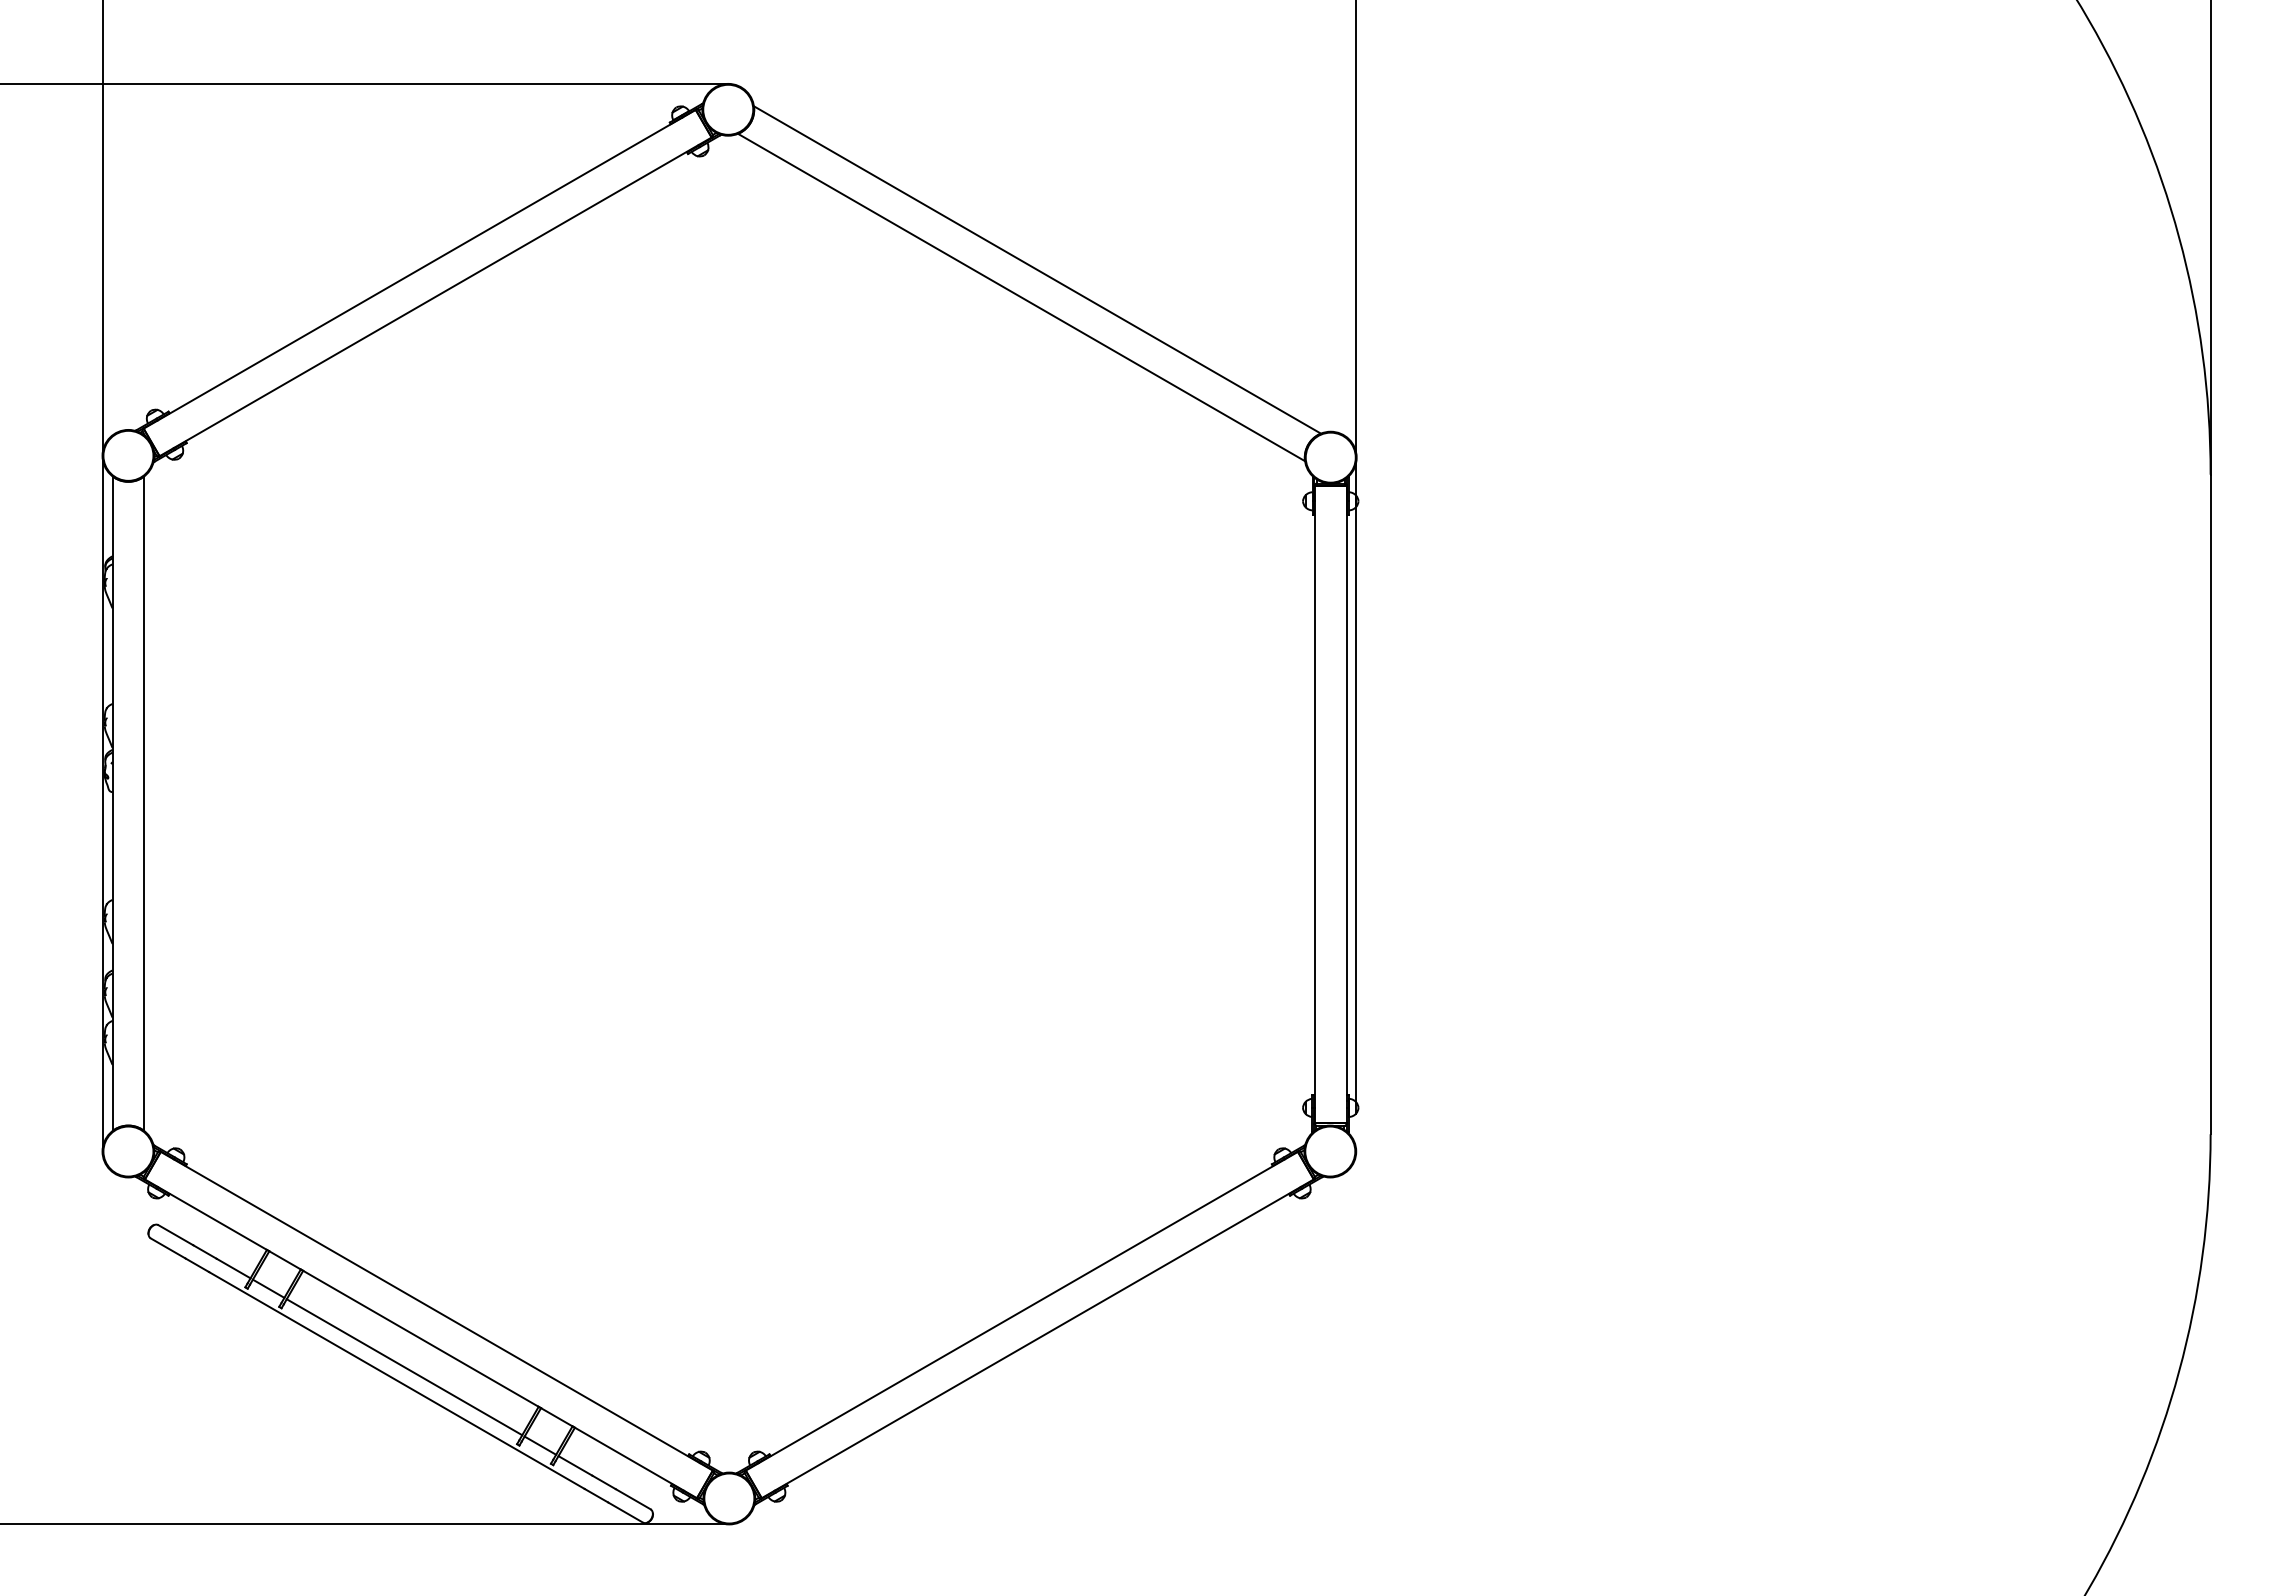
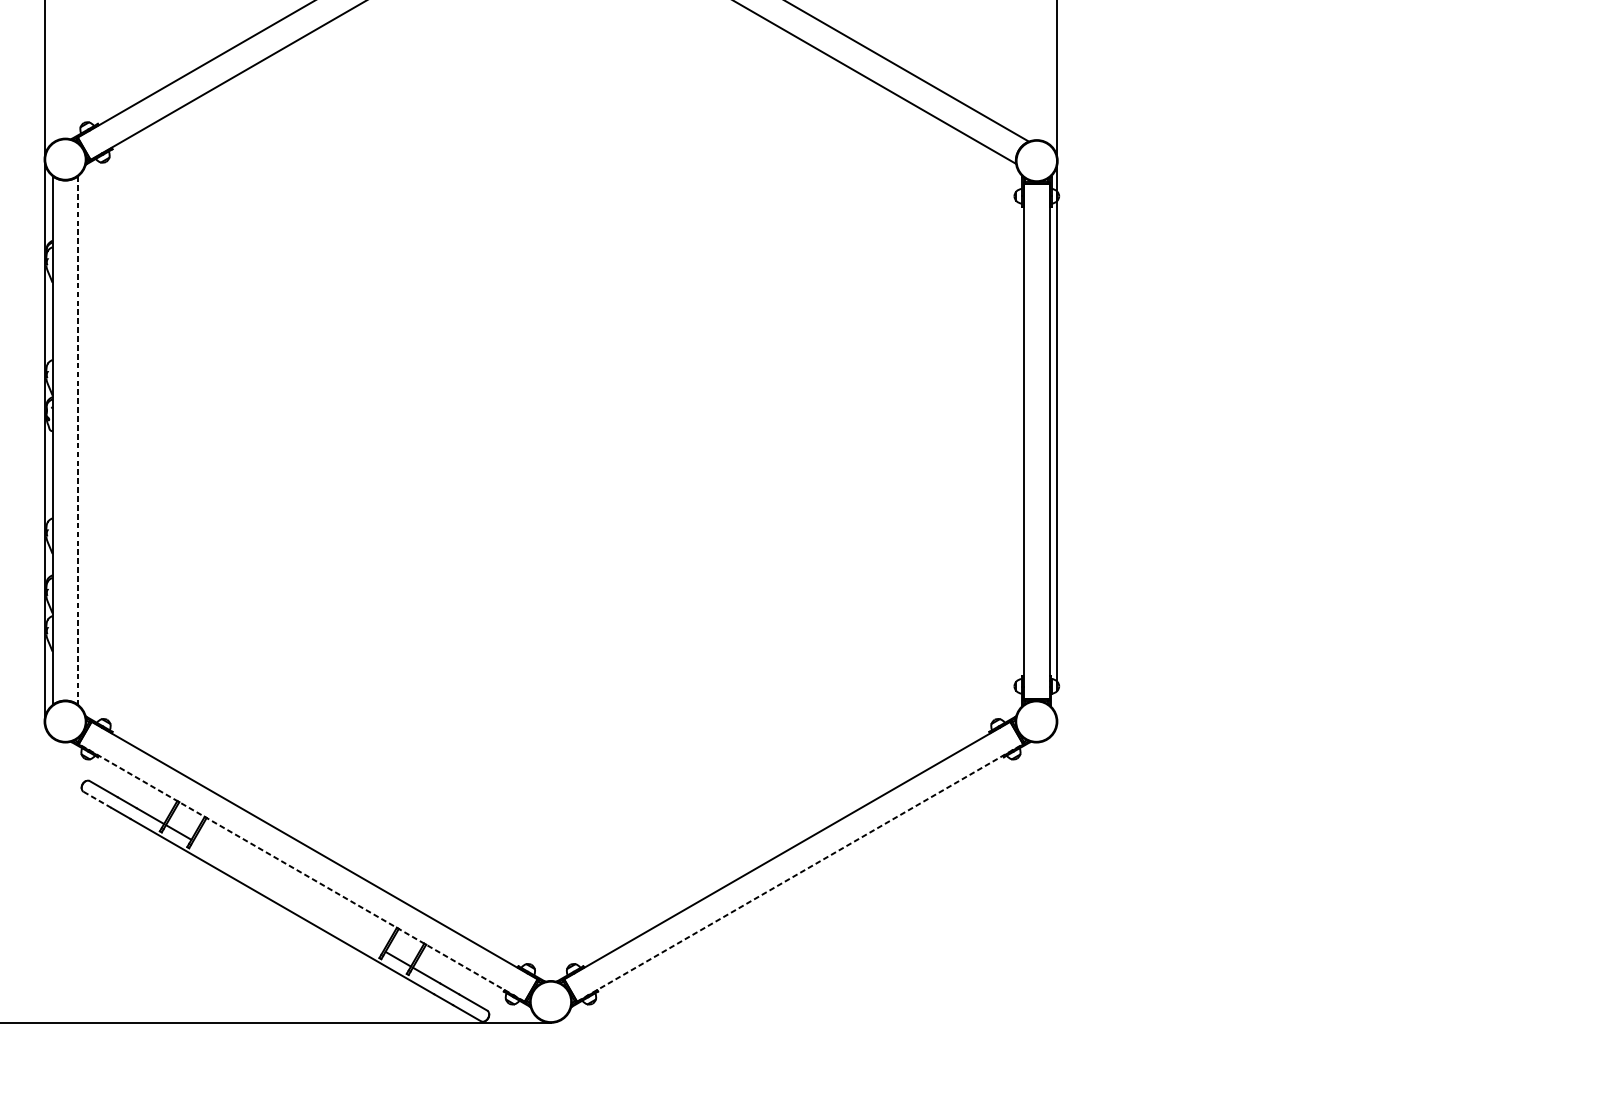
line: (144, 804) -> (78, 441), solid -> dashed
line: (168, 1248) -> (97, 799), solid -> dashed
line: (420, 1338) -> (301, 872), solid -> dashed
line: (1037, 1338) -> (799, 872), solid -> dashed
line: (404, 1367) -> (288, 896), removed

